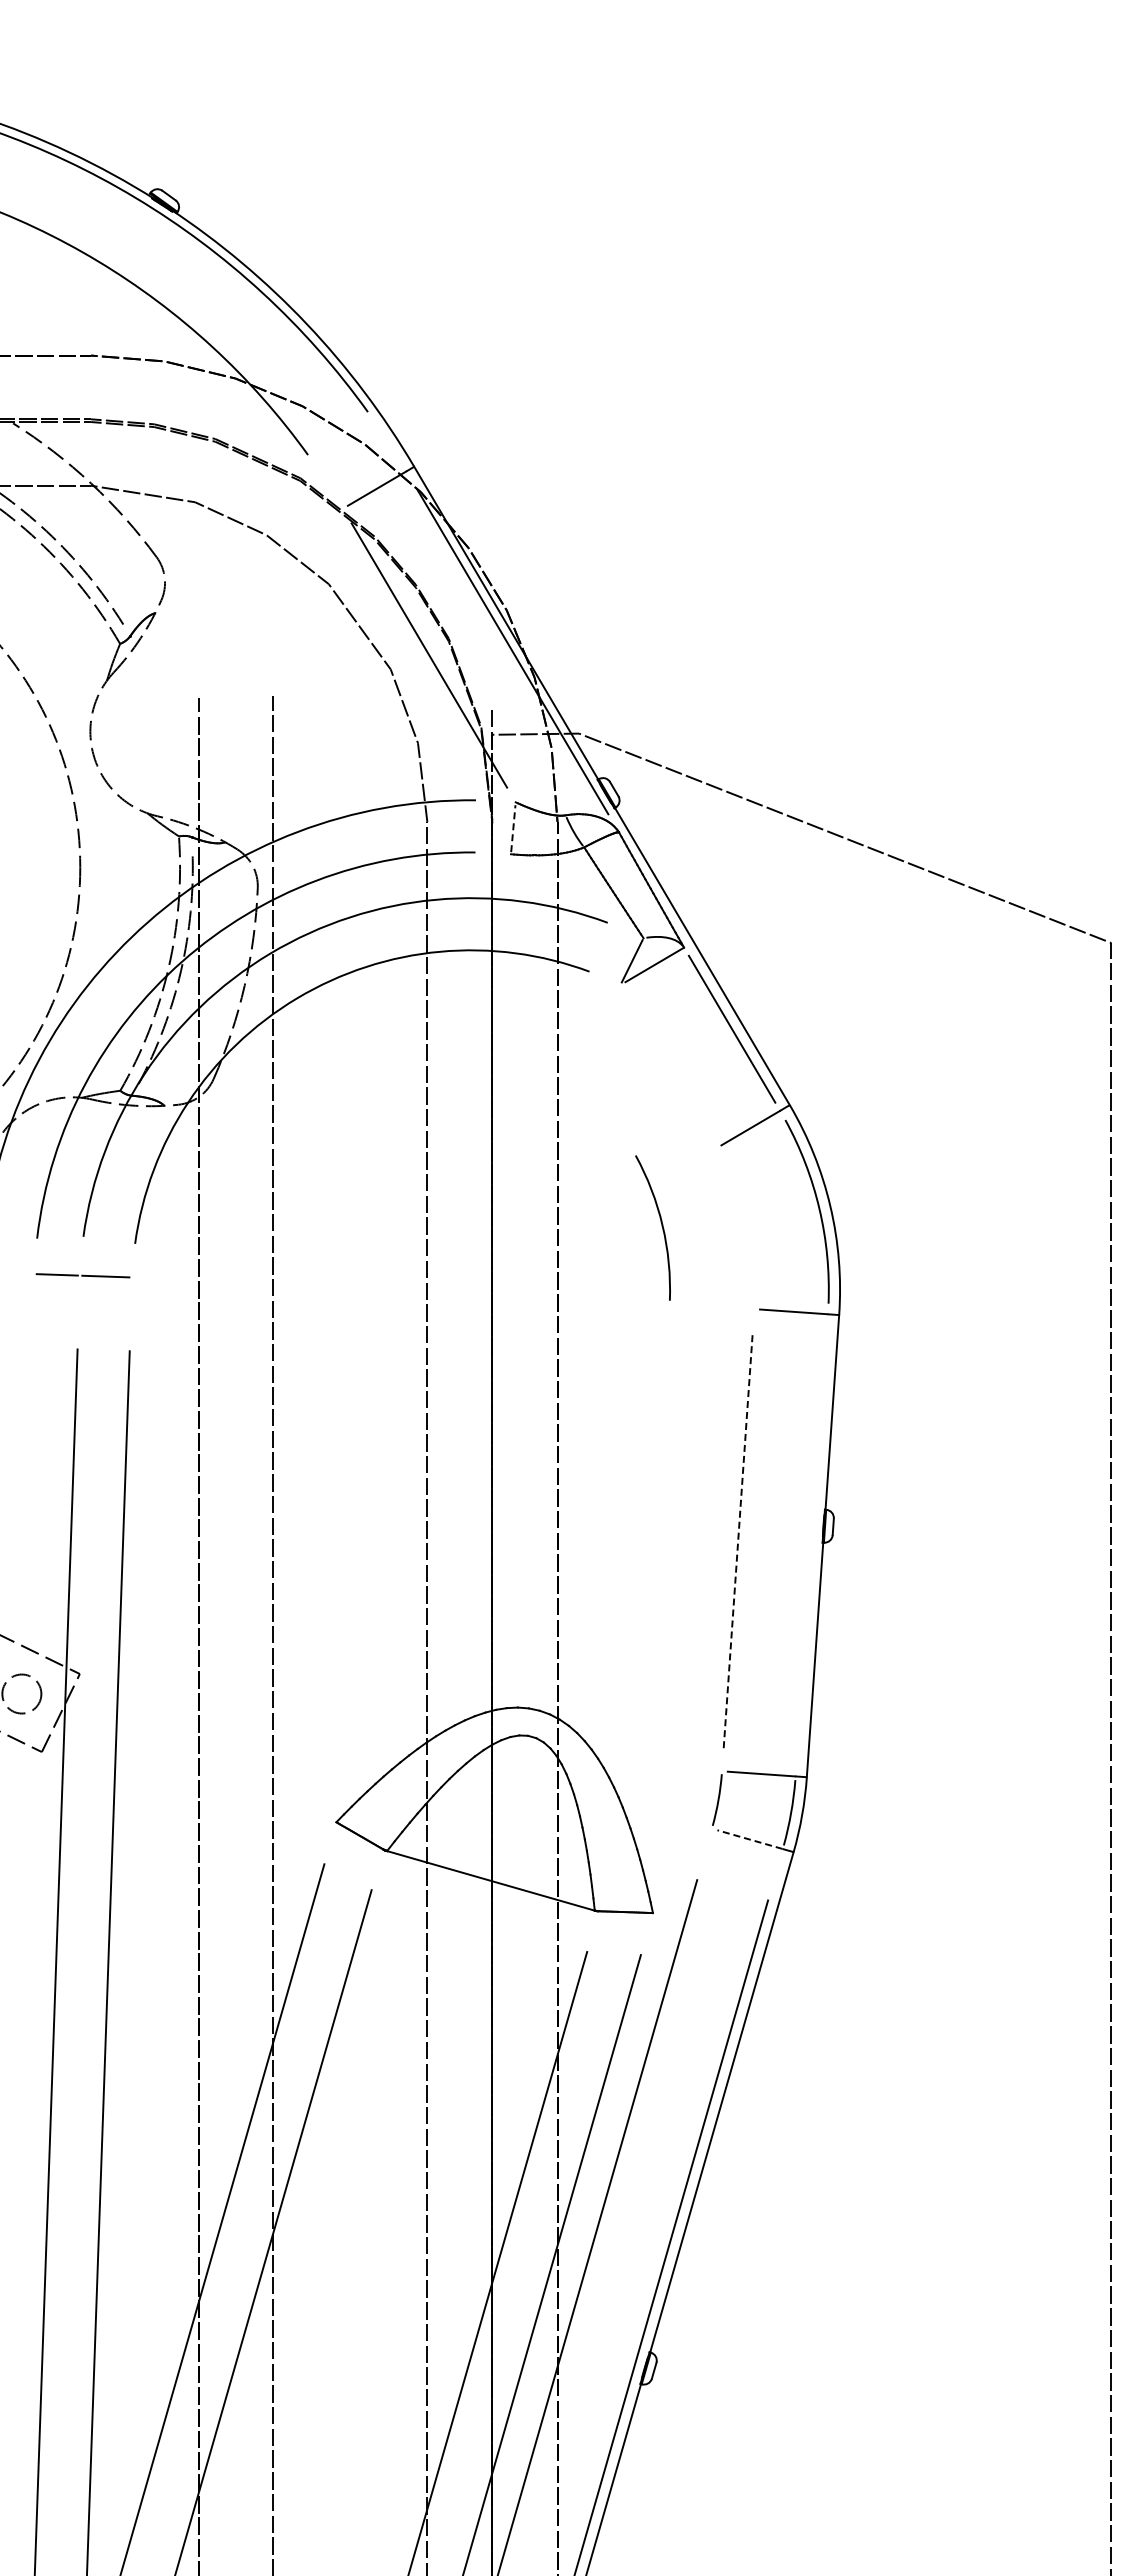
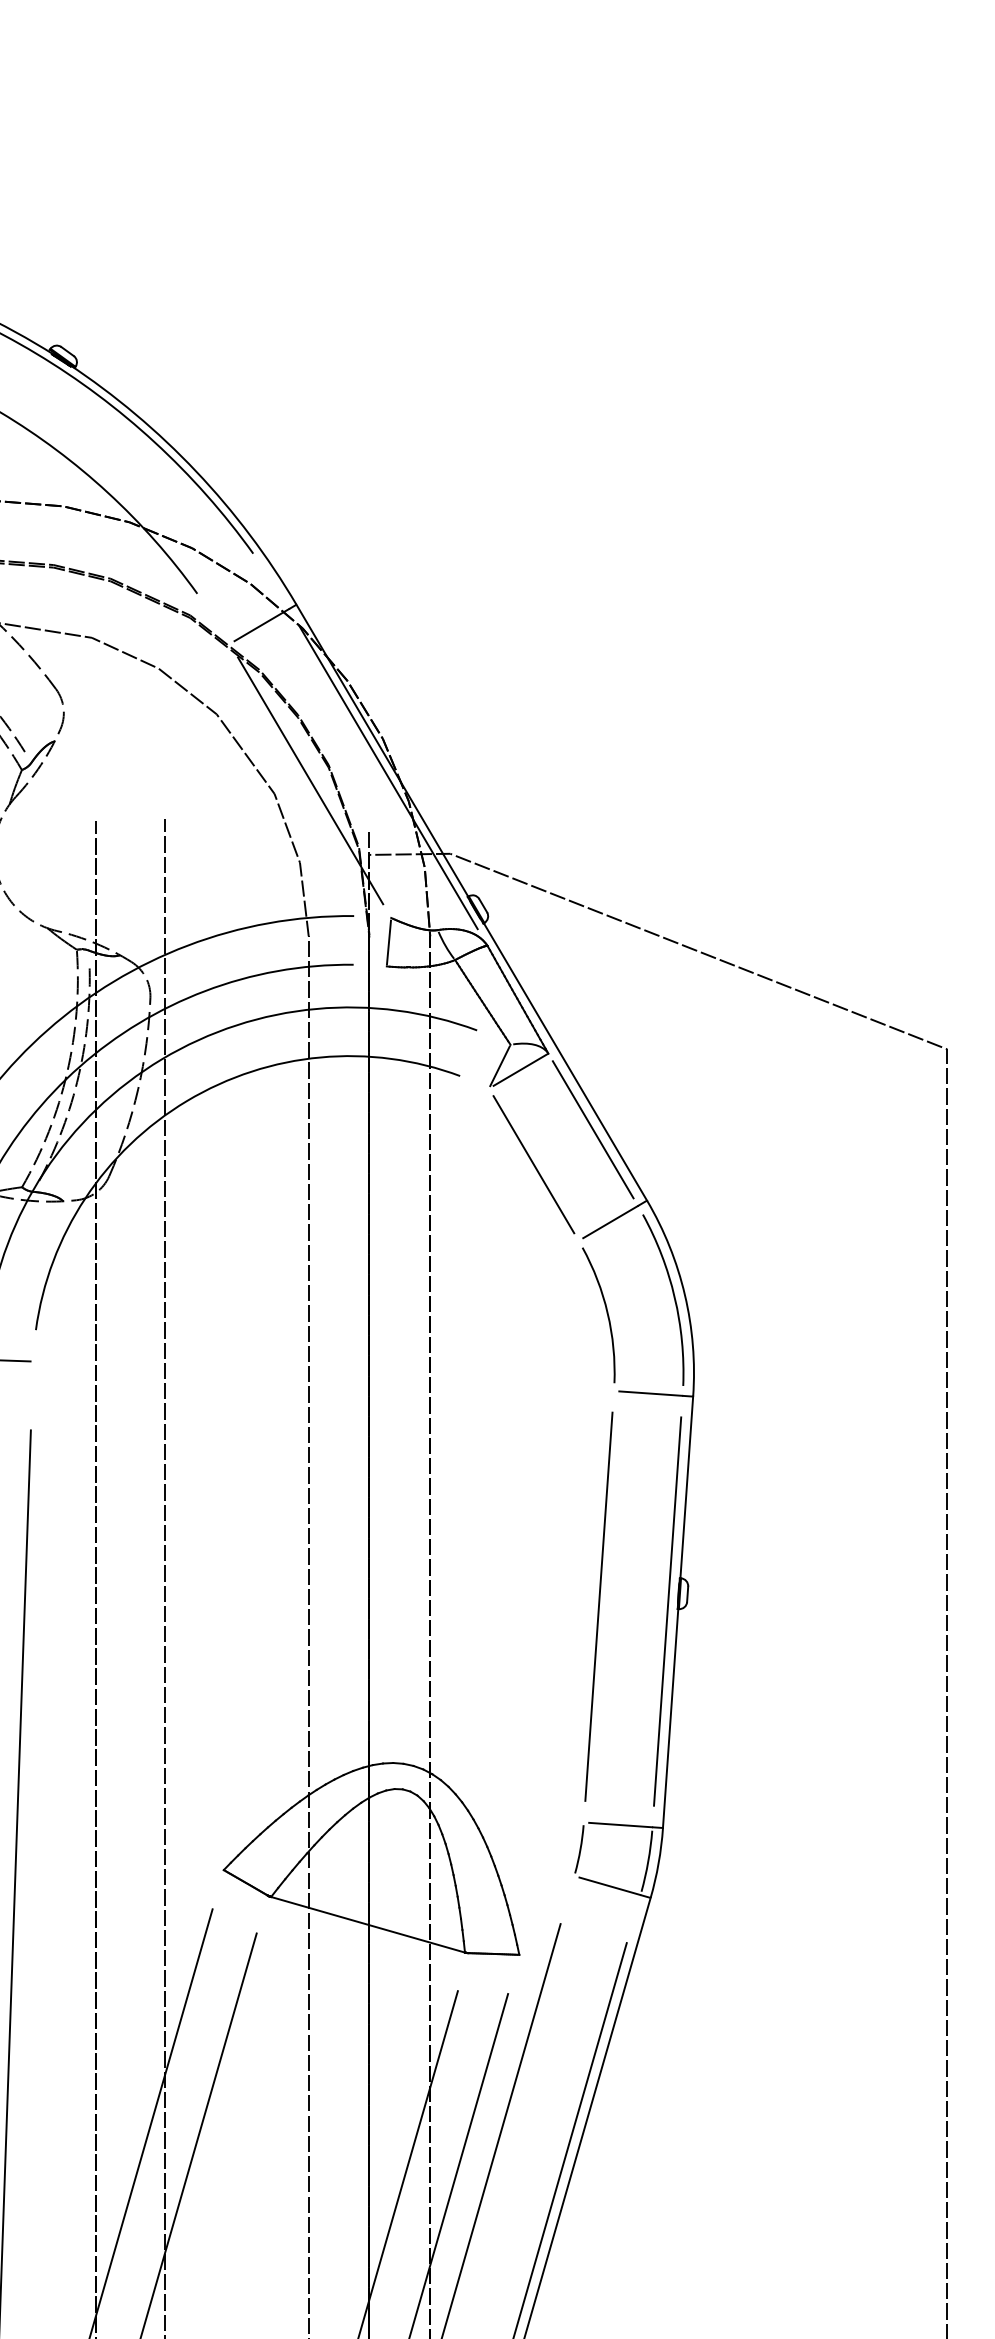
line: (513, 828) -> (389, 942), dashed -> solid
line: (668, 1066) -> (533, 1164), added
arc: (661, 1226) -> (606, 1313), moved
line: (738, 1539) -> (599, 1606), dashed -> solid
line: (811, 1545) -> (667, 1611), added
line: (749, 1839) -> (609, 1886), dashed -> solid

